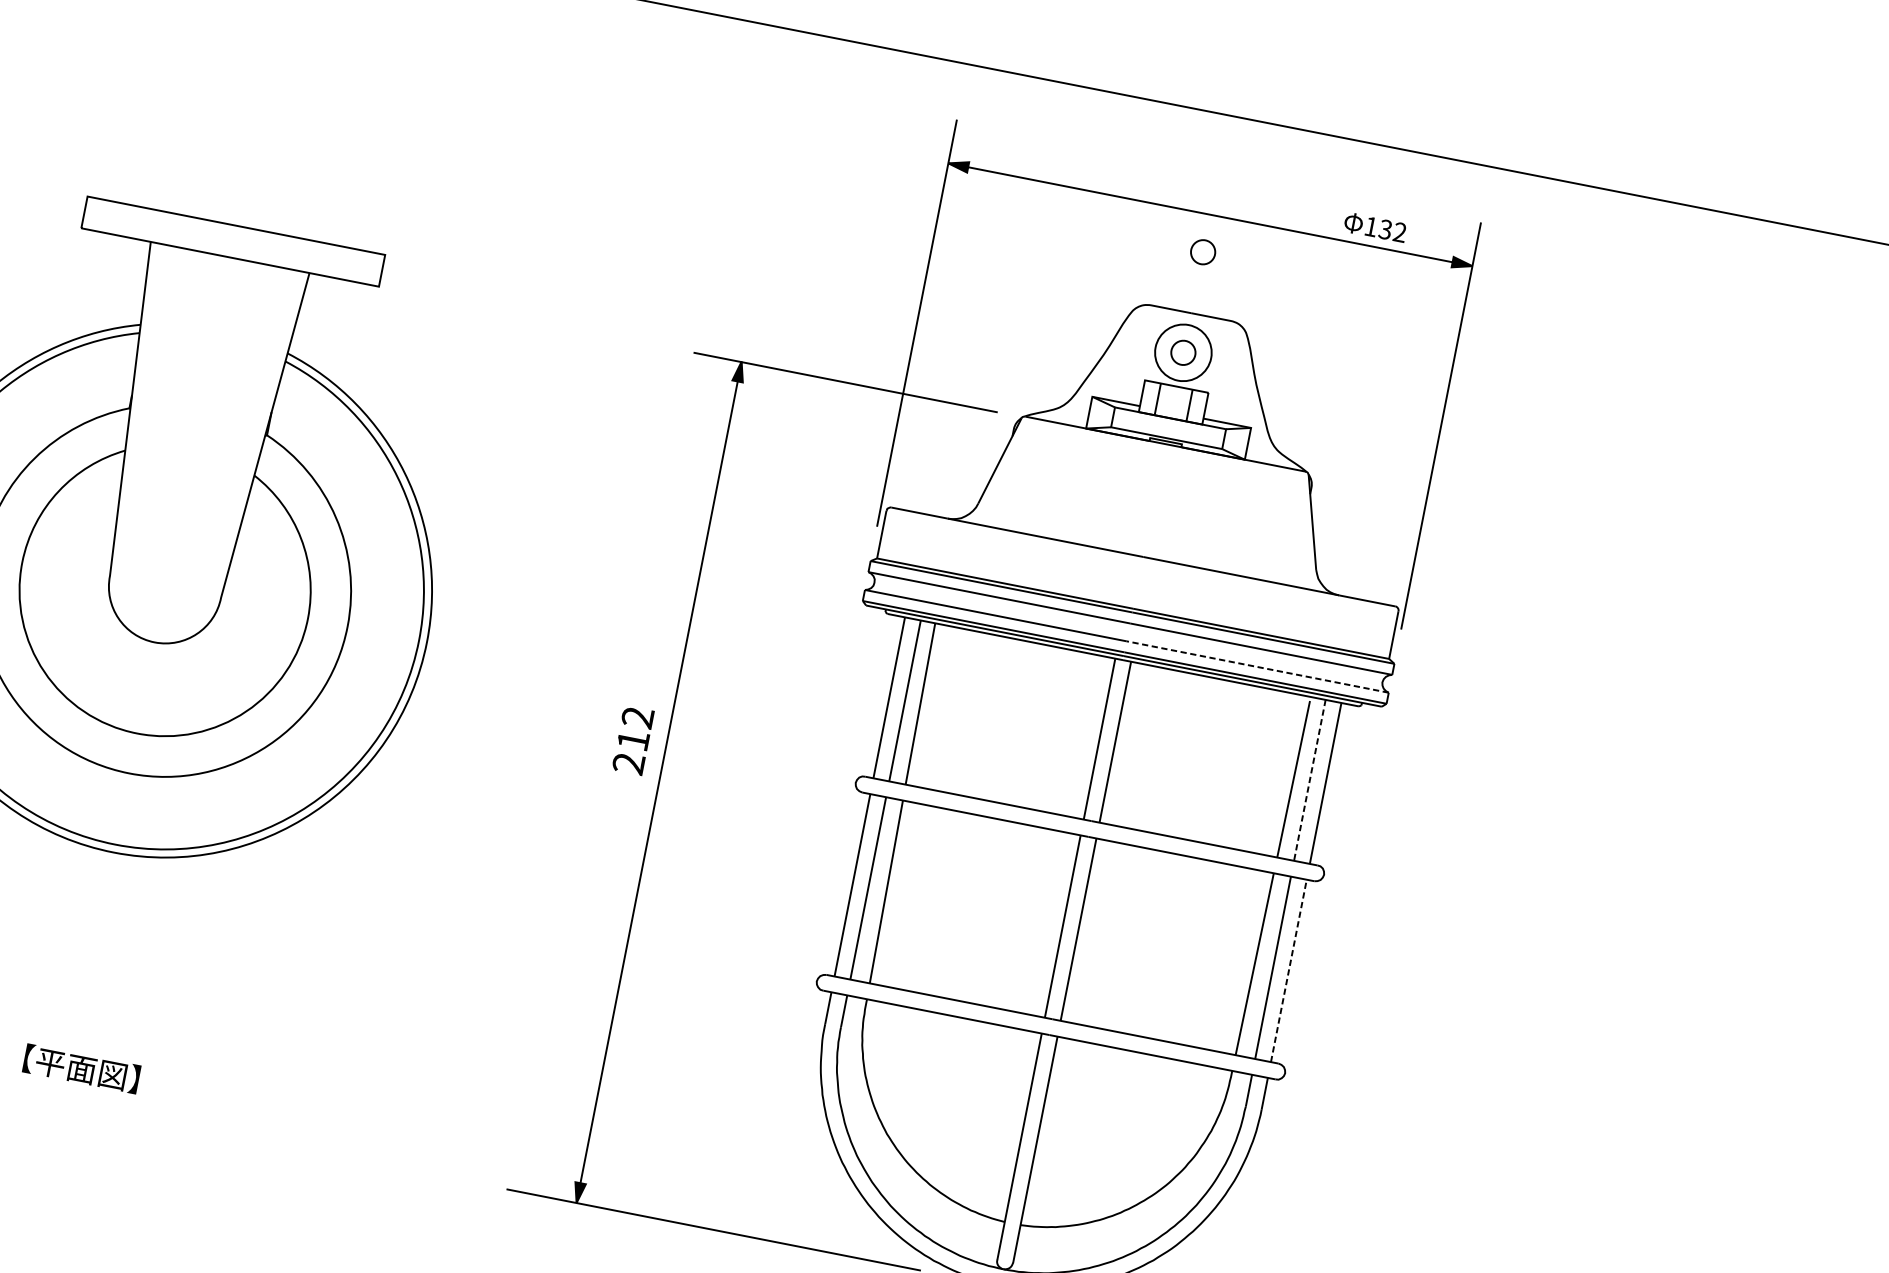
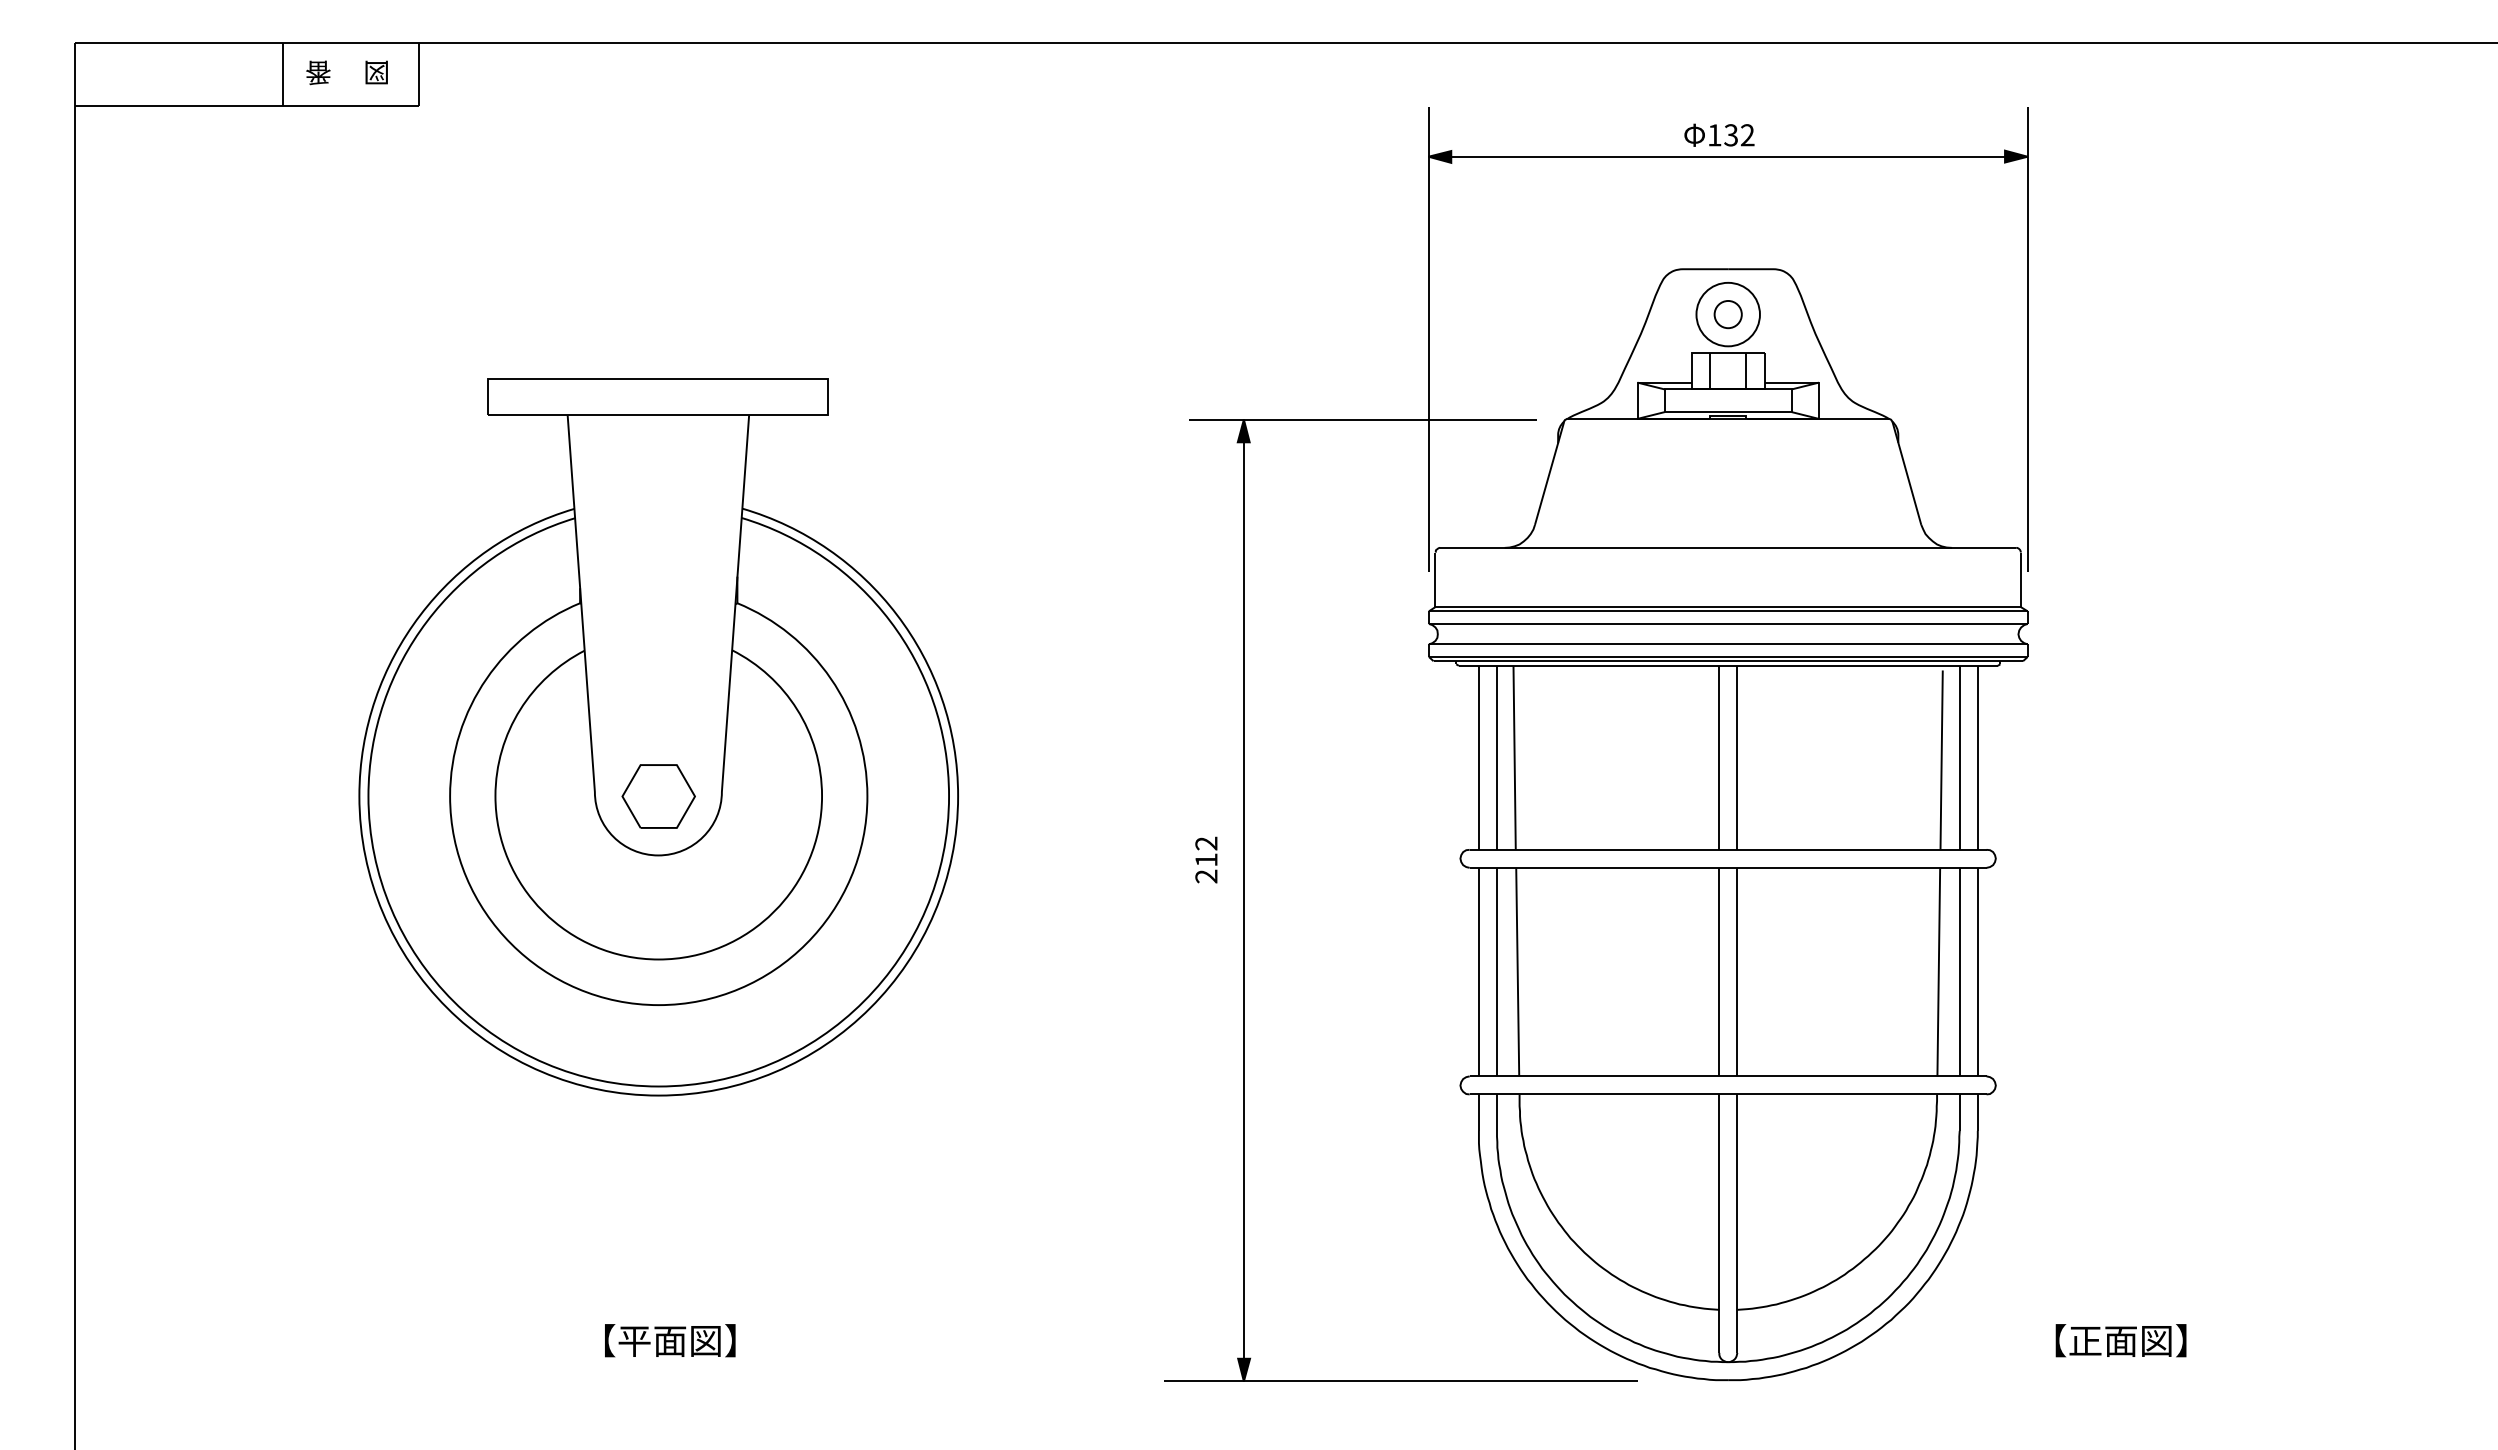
part: (1375, 226) -> (1719, 134), moved
part: (1202, 252) -> (1727, 199), removed
part: (164, 590) -> (658, 796), added
line: (1257, 667) -> (1877, 644), dashed -> solid
part: (633, 740) -> (1206, 859), size x0.62
line: (1309, 780) -> (1959, 757), dashed -> solid
line: (1288, 970) -> (1977, 971), dashed -> solid

